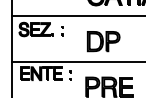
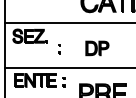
part: (62, 31) -> (59, 49), moved
part: (103, 41) -> (97, 48), size x0.7

